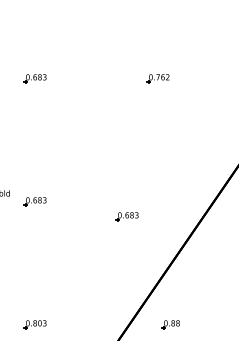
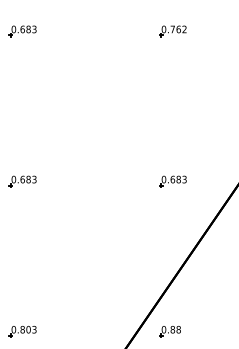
part: (126, 216) -> (172, 181), moved
part: (170, 324) -> (169, 331), moved

